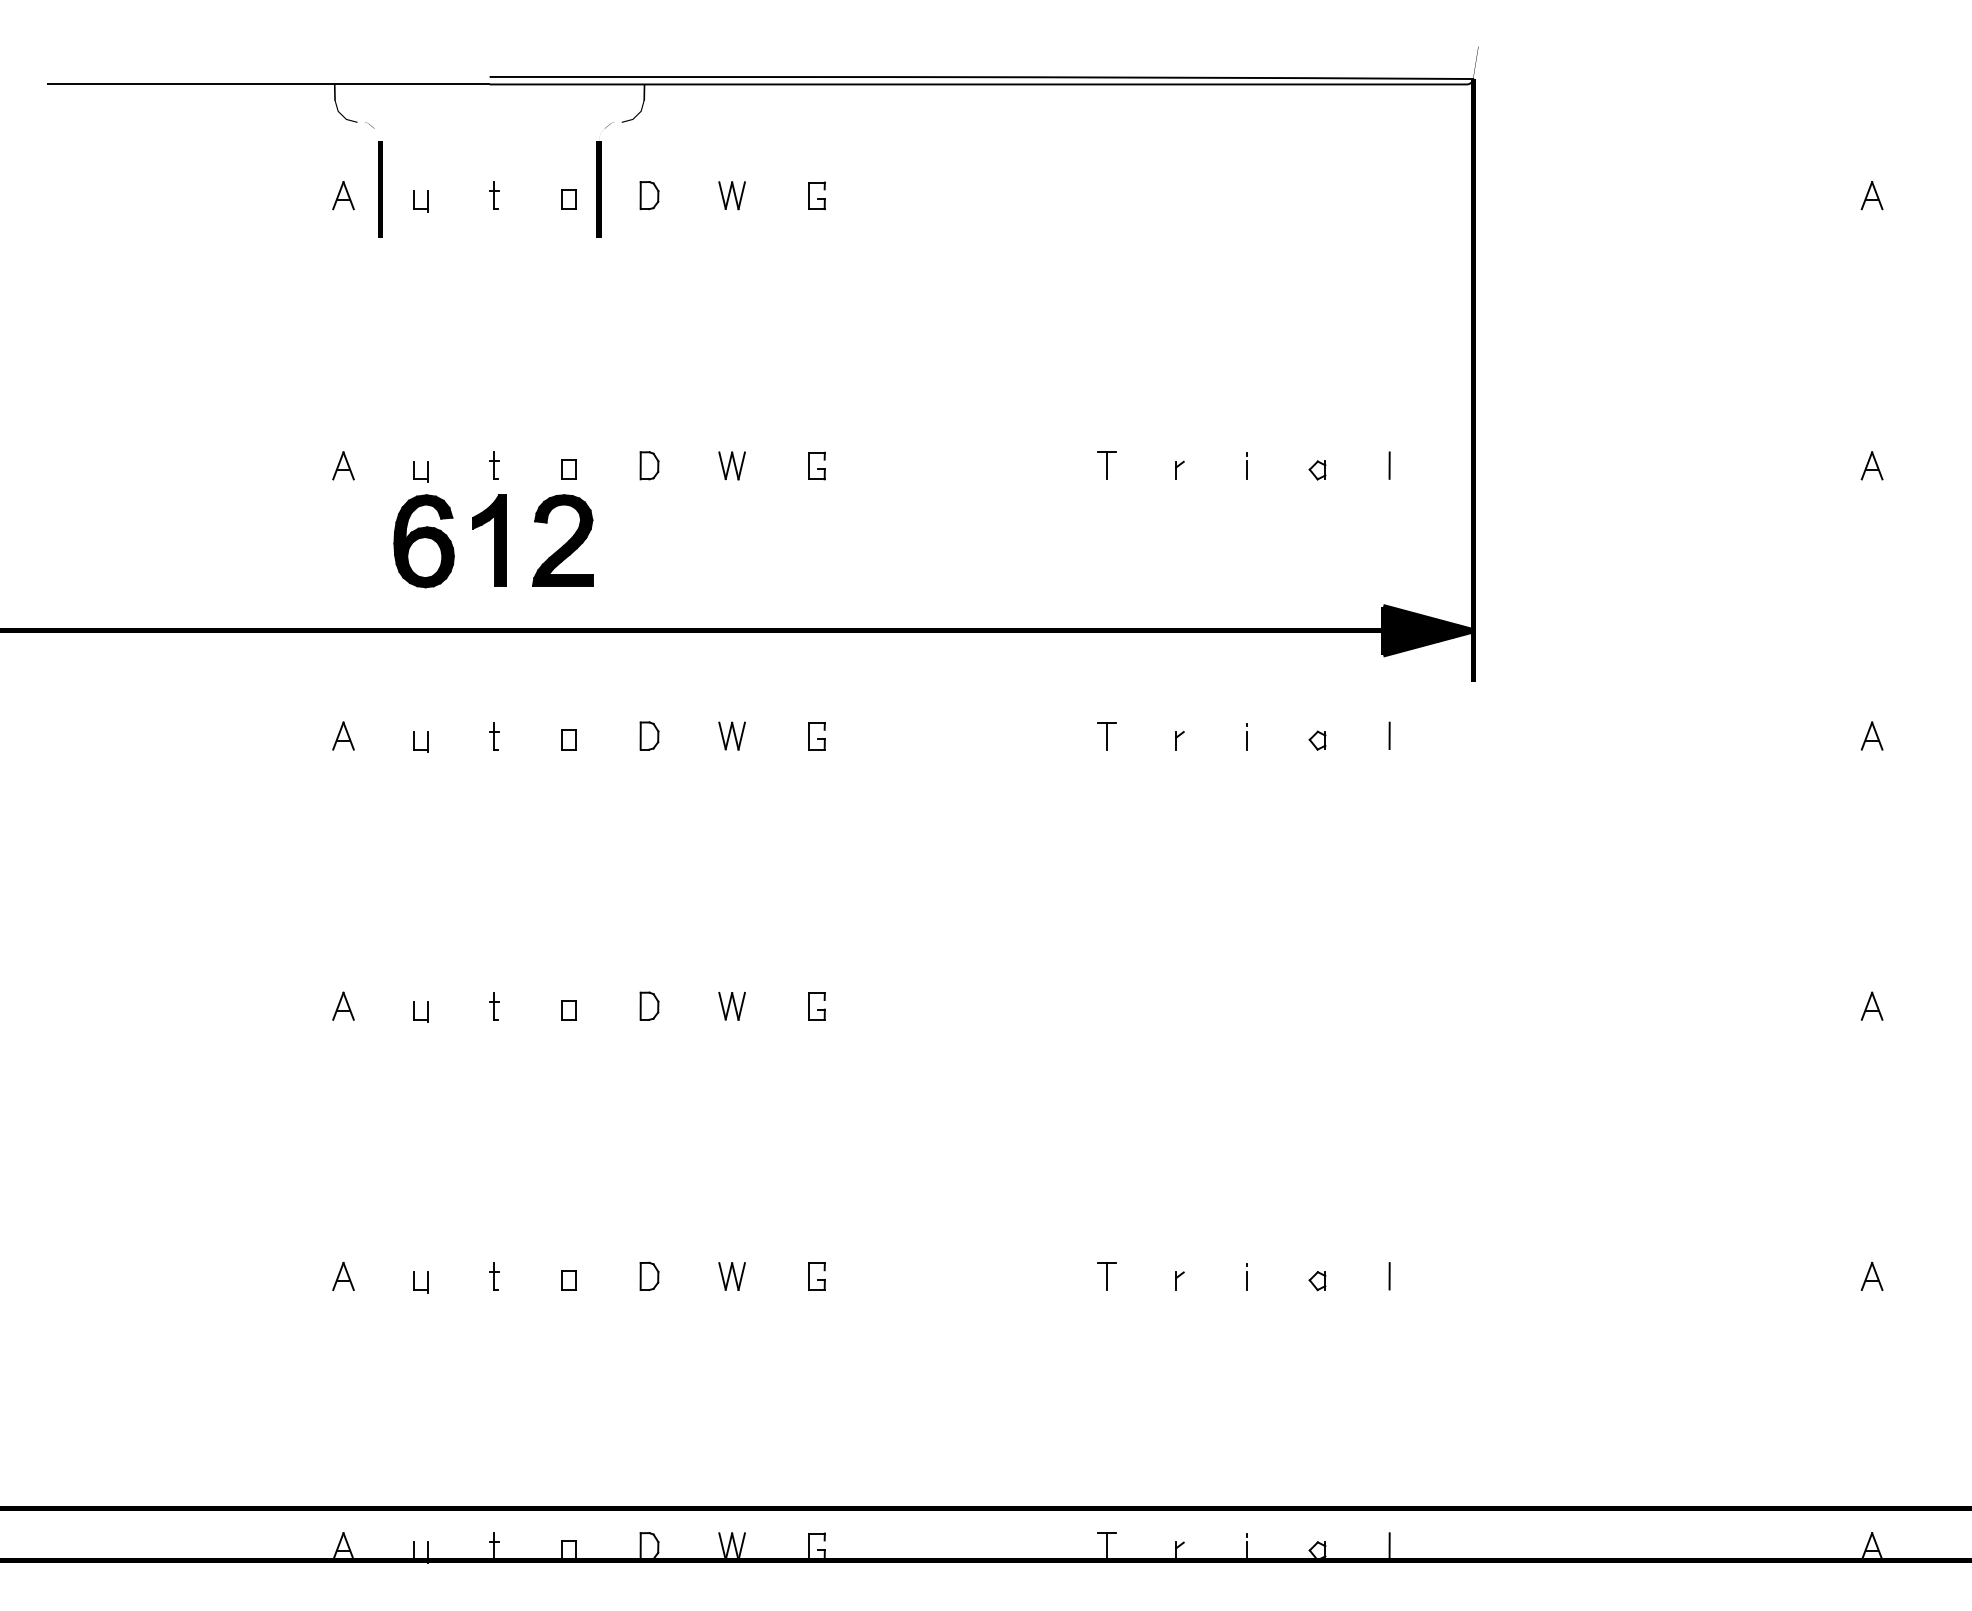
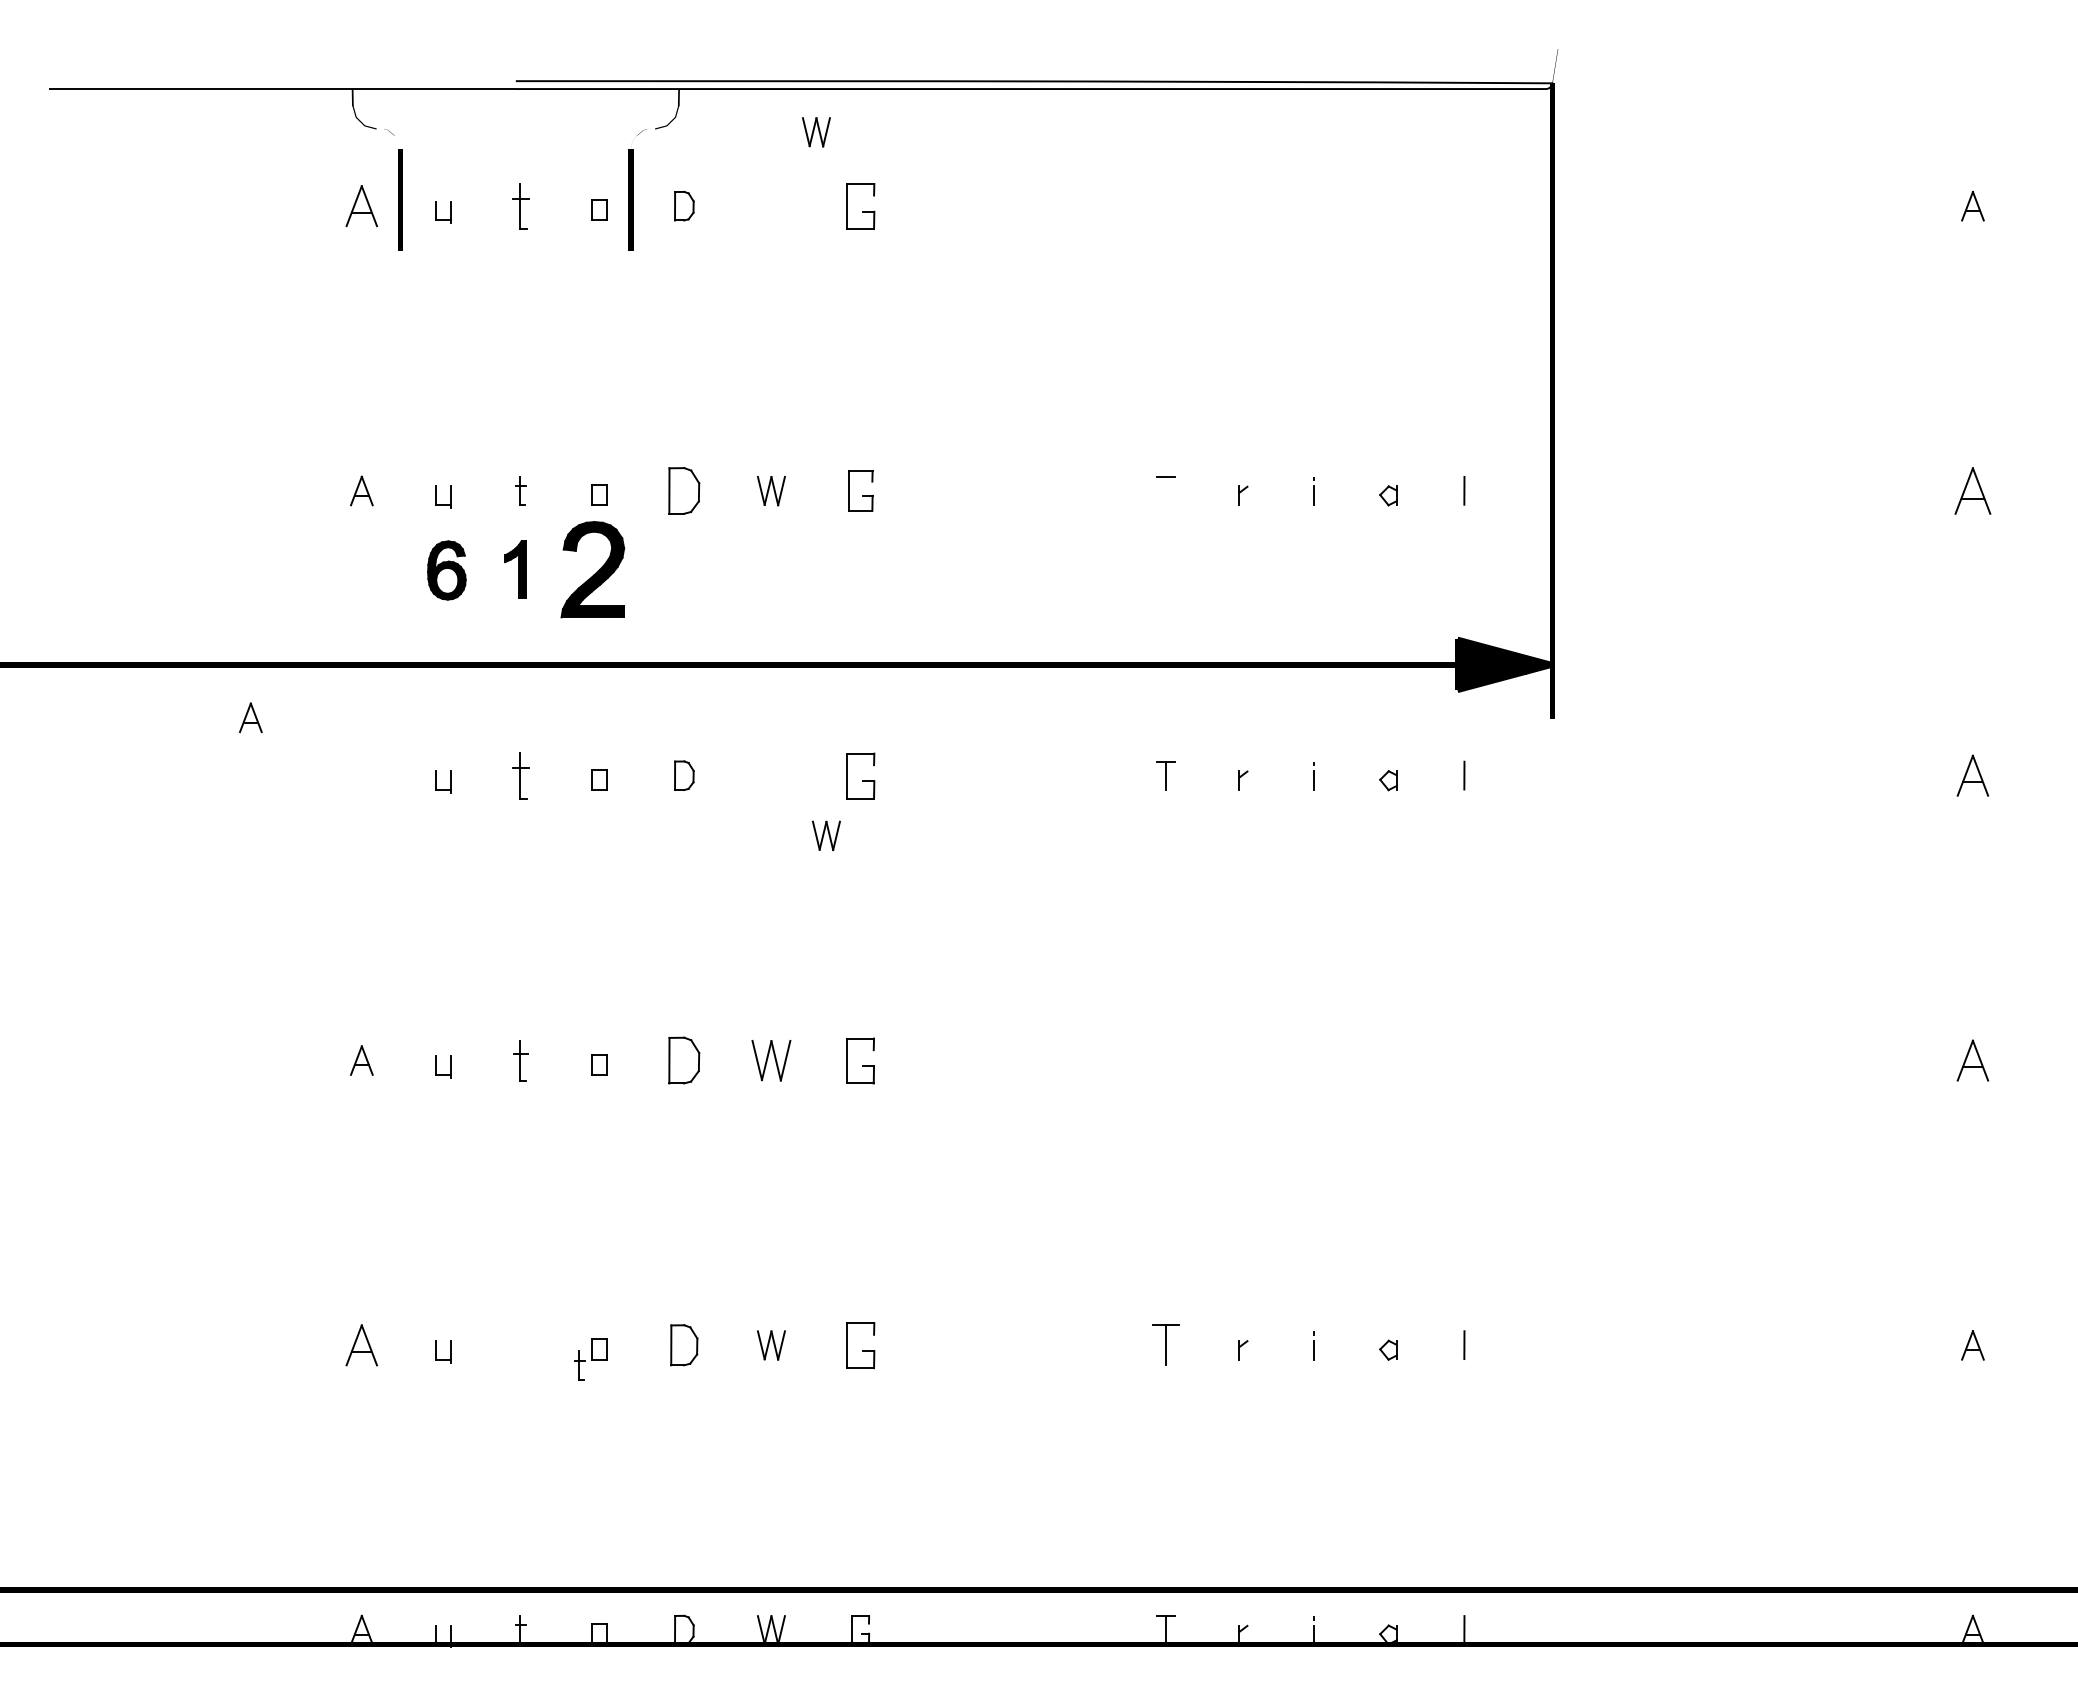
part: (494, 194) -> (520, 205), size x1.6
part: (343, 195) -> (361, 206), size x1.4
part: (732, 195) -> (816, 132), moved
part: (816, 195) -> (860, 206), size x1.6
part: (649, 465) -> (684, 490), size x1.6
line: (1106, 465) -> (1166, 490), removed
part: (1871, 465) -> (1972, 490), size x1.6
part: (816, 466) -> (860, 491), size x1.4
part: (489, 540) -> (515, 569), size x0.6
part: (423, 541) -> (446, 570), size x0.6
part: (343, 735) -> (250, 717), moved
part: (494, 735) -> (520, 775), size x1.6
part: (732, 735) -> (826, 835), moved
part: (816, 735) -> (860, 775), size x1.6
part: (1871, 735) -> (1972, 775), size x1.4
part: (494, 1006) -> (520, 1060), size x1.4
part: (649, 1006) -> (684, 1060), size x1.6
part: (732, 1006) -> (771, 1060), size x1.4
part: (816, 1006) -> (860, 1060), size x1.6
part: (1871, 1006) -> (1972, 1060), size x1.4
part: (343, 1276) -> (361, 1345), size x1.4
part: (494, 1276) -> (579, 1365), moved
part: (649, 1276) -> (684, 1345), size x1.4
part: (816, 1276) -> (860, 1345), size x1.6
part: (1106, 1276) -> (1165, 1345), size x1.4

